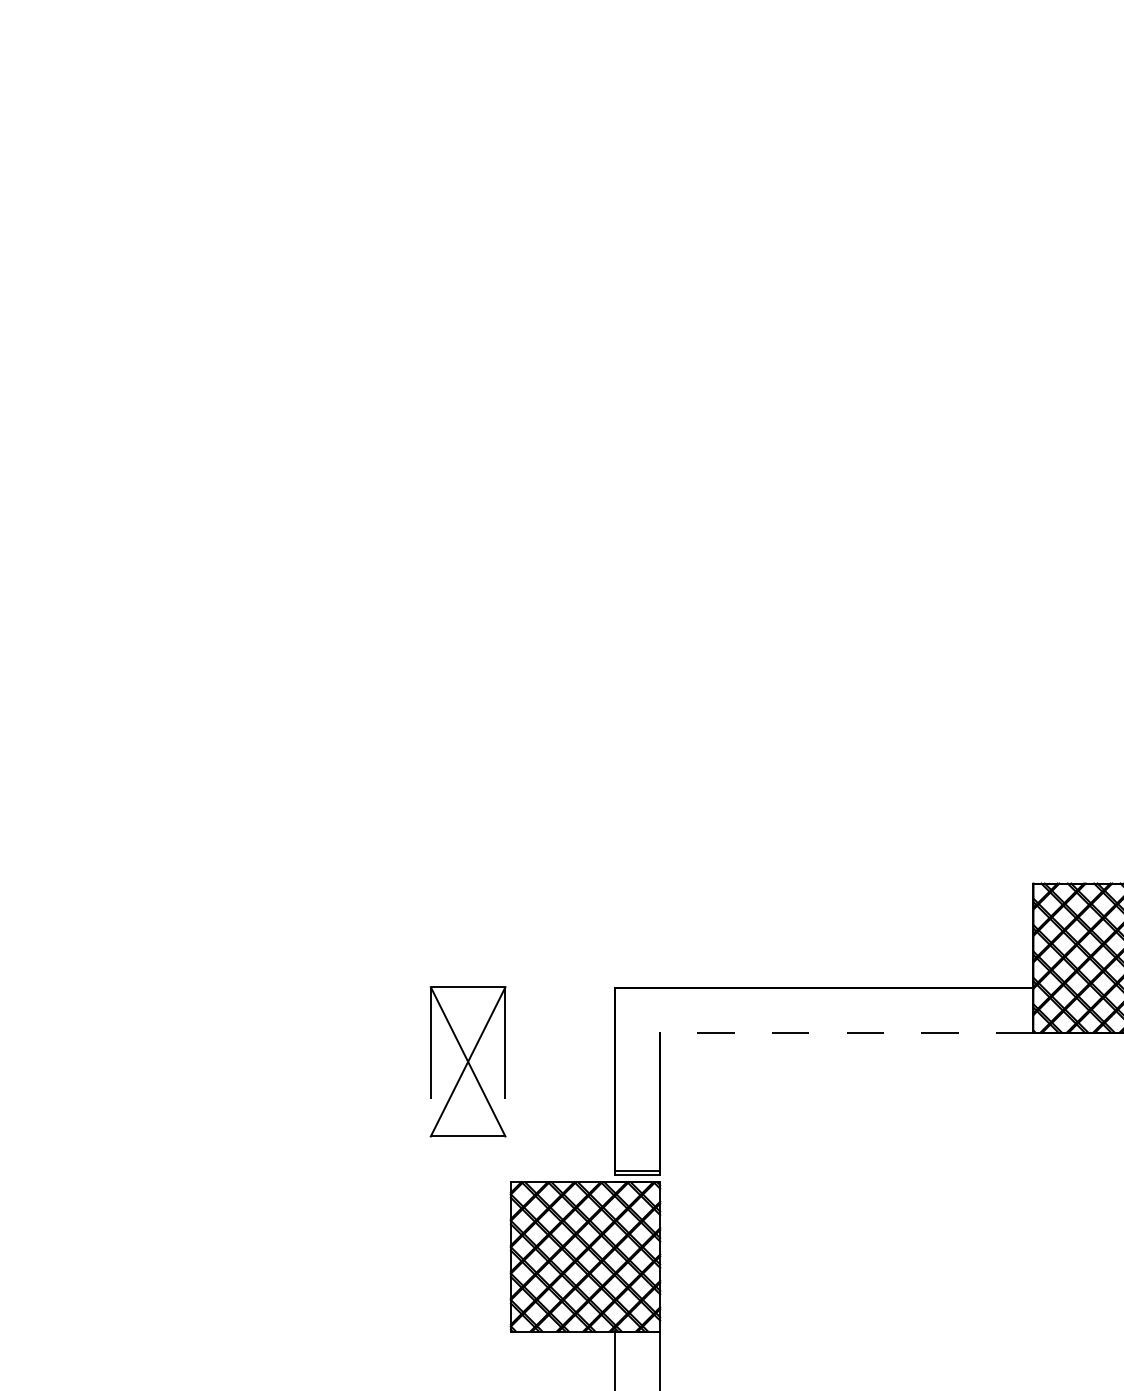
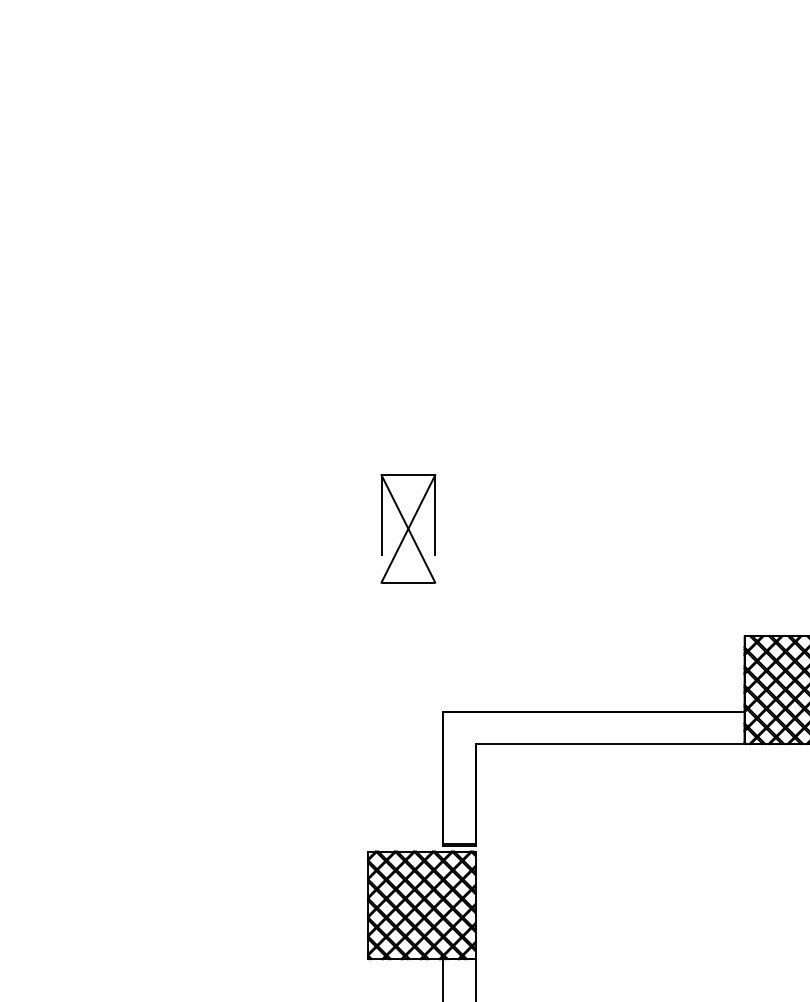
line: (845, 1033) -> (609, 744), dashed -> solid
part: (468, 1061) -> (408, 528), moved

